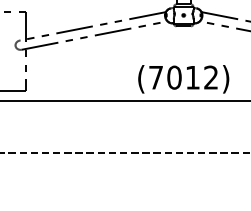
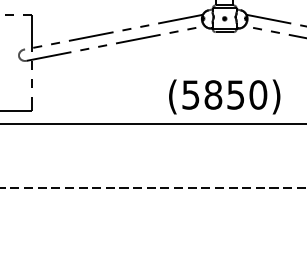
text: (183, 77) -> (224, 94), (7012) -> (5850)

